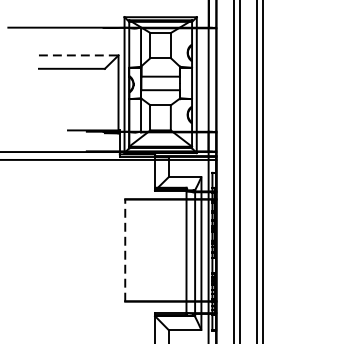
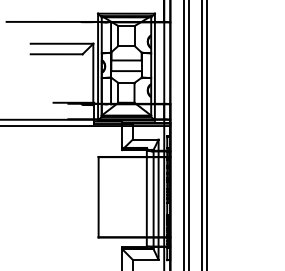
line: (79, 55) -> (62, 43), dashed -> solid
line: (125, 249) -> (98, 196), dashed -> solid

